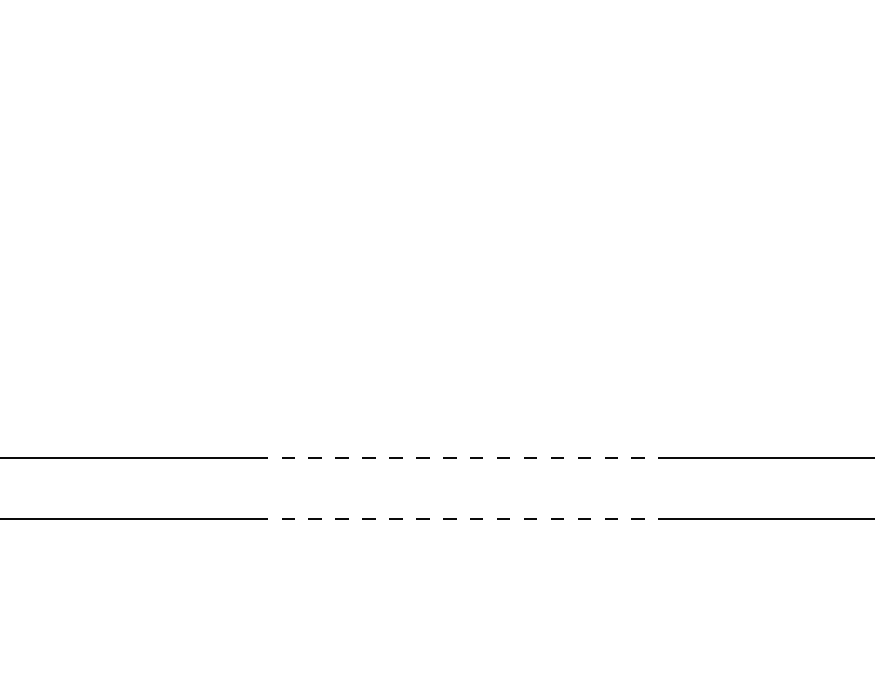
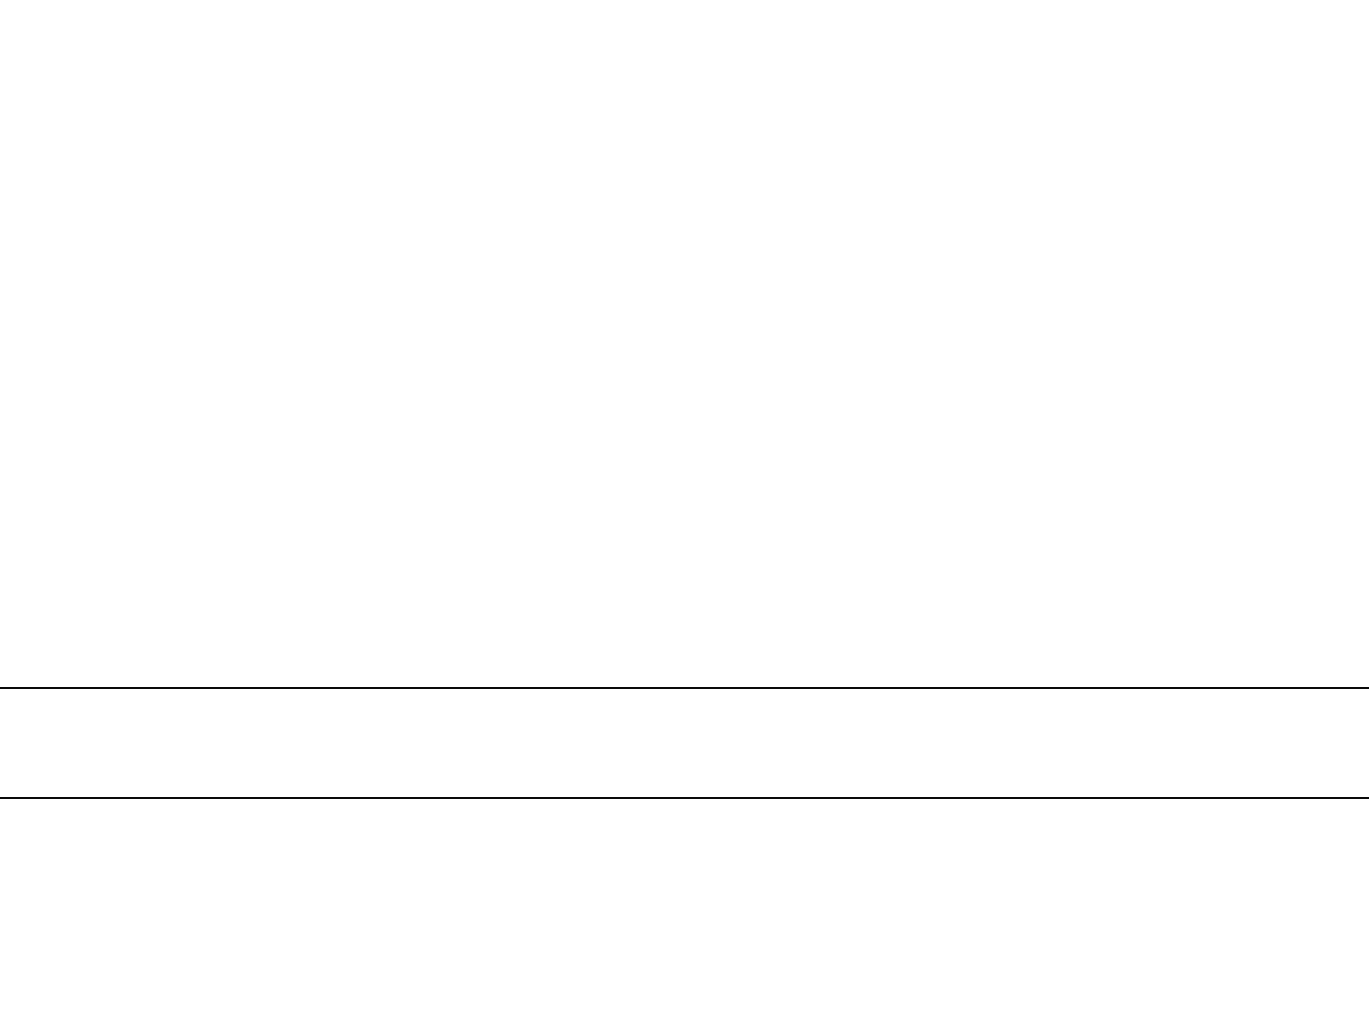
line: (456, 458) -> (743, 688), dashed -> solid
line: (456, 518) -> (743, 796), dashed -> solid

